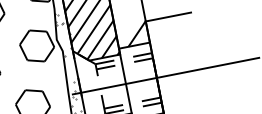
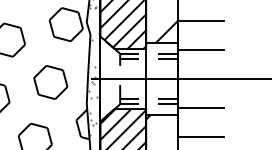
line: (173, 45) -> (200, 50), added
line: (184, 101) -> (200, 107), added

